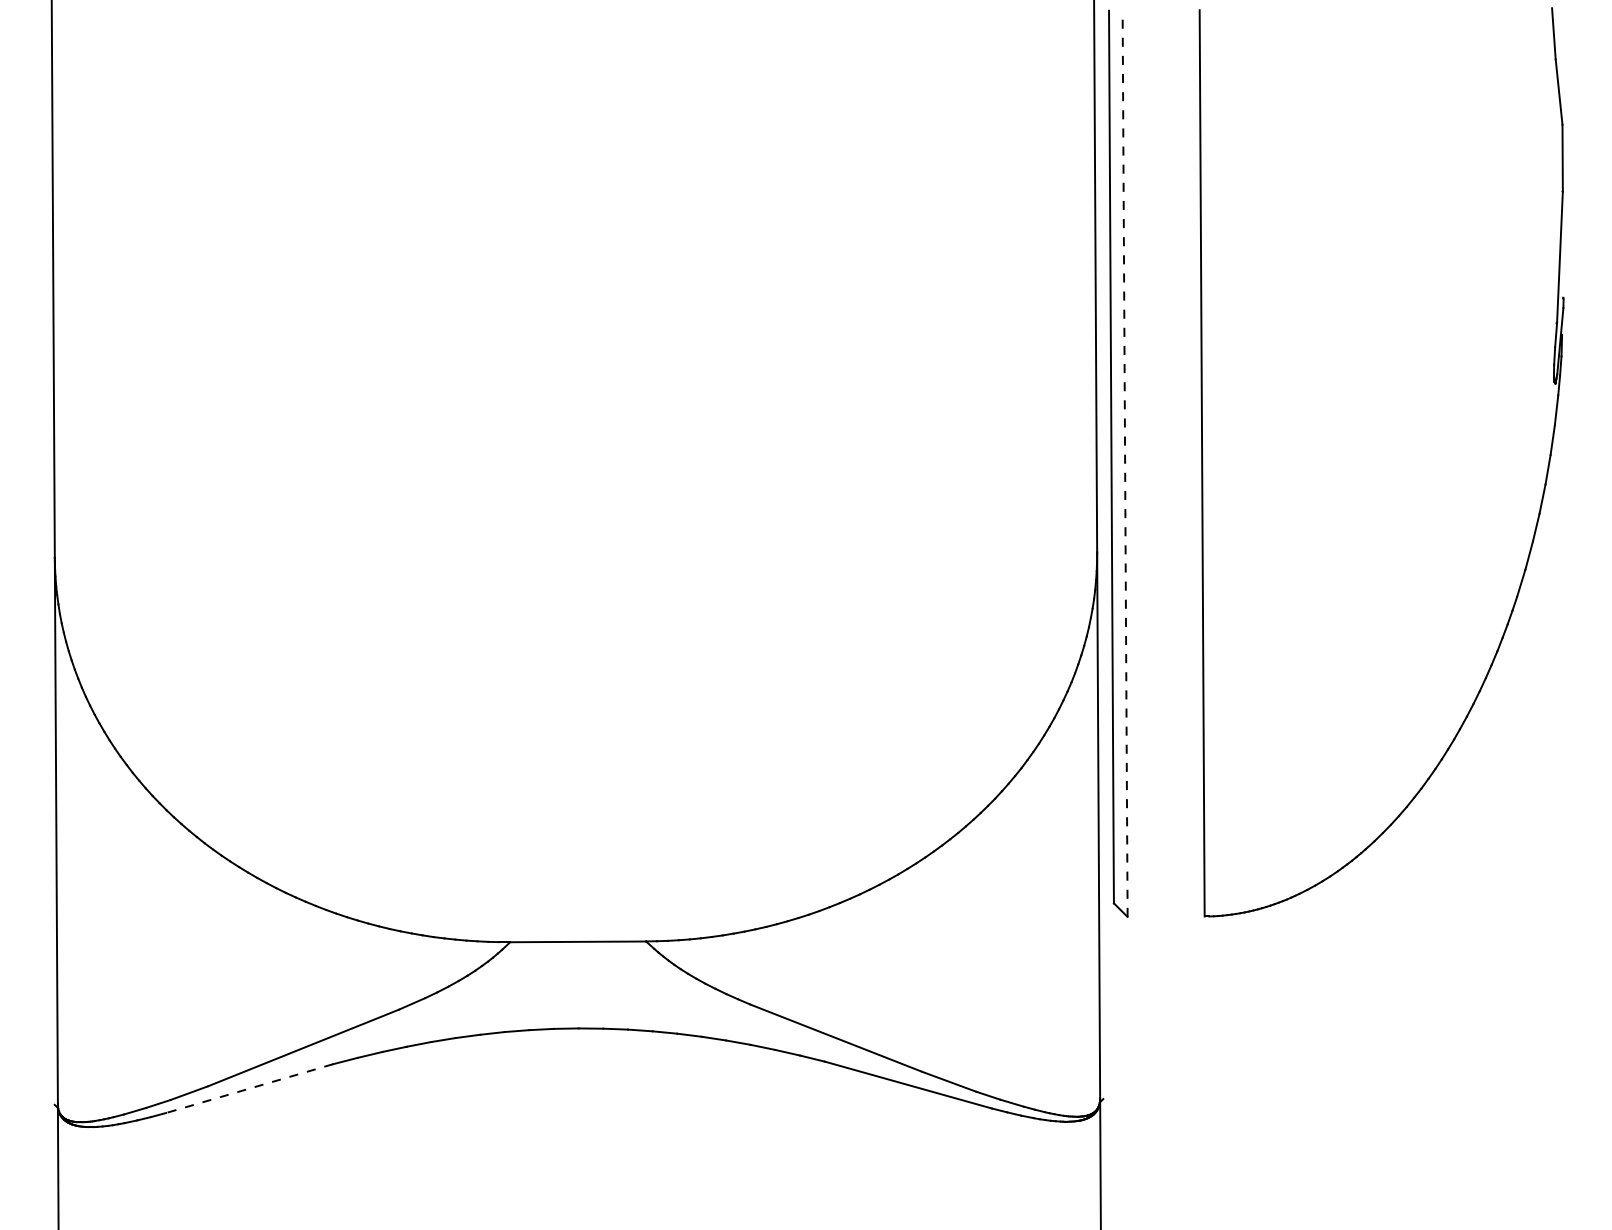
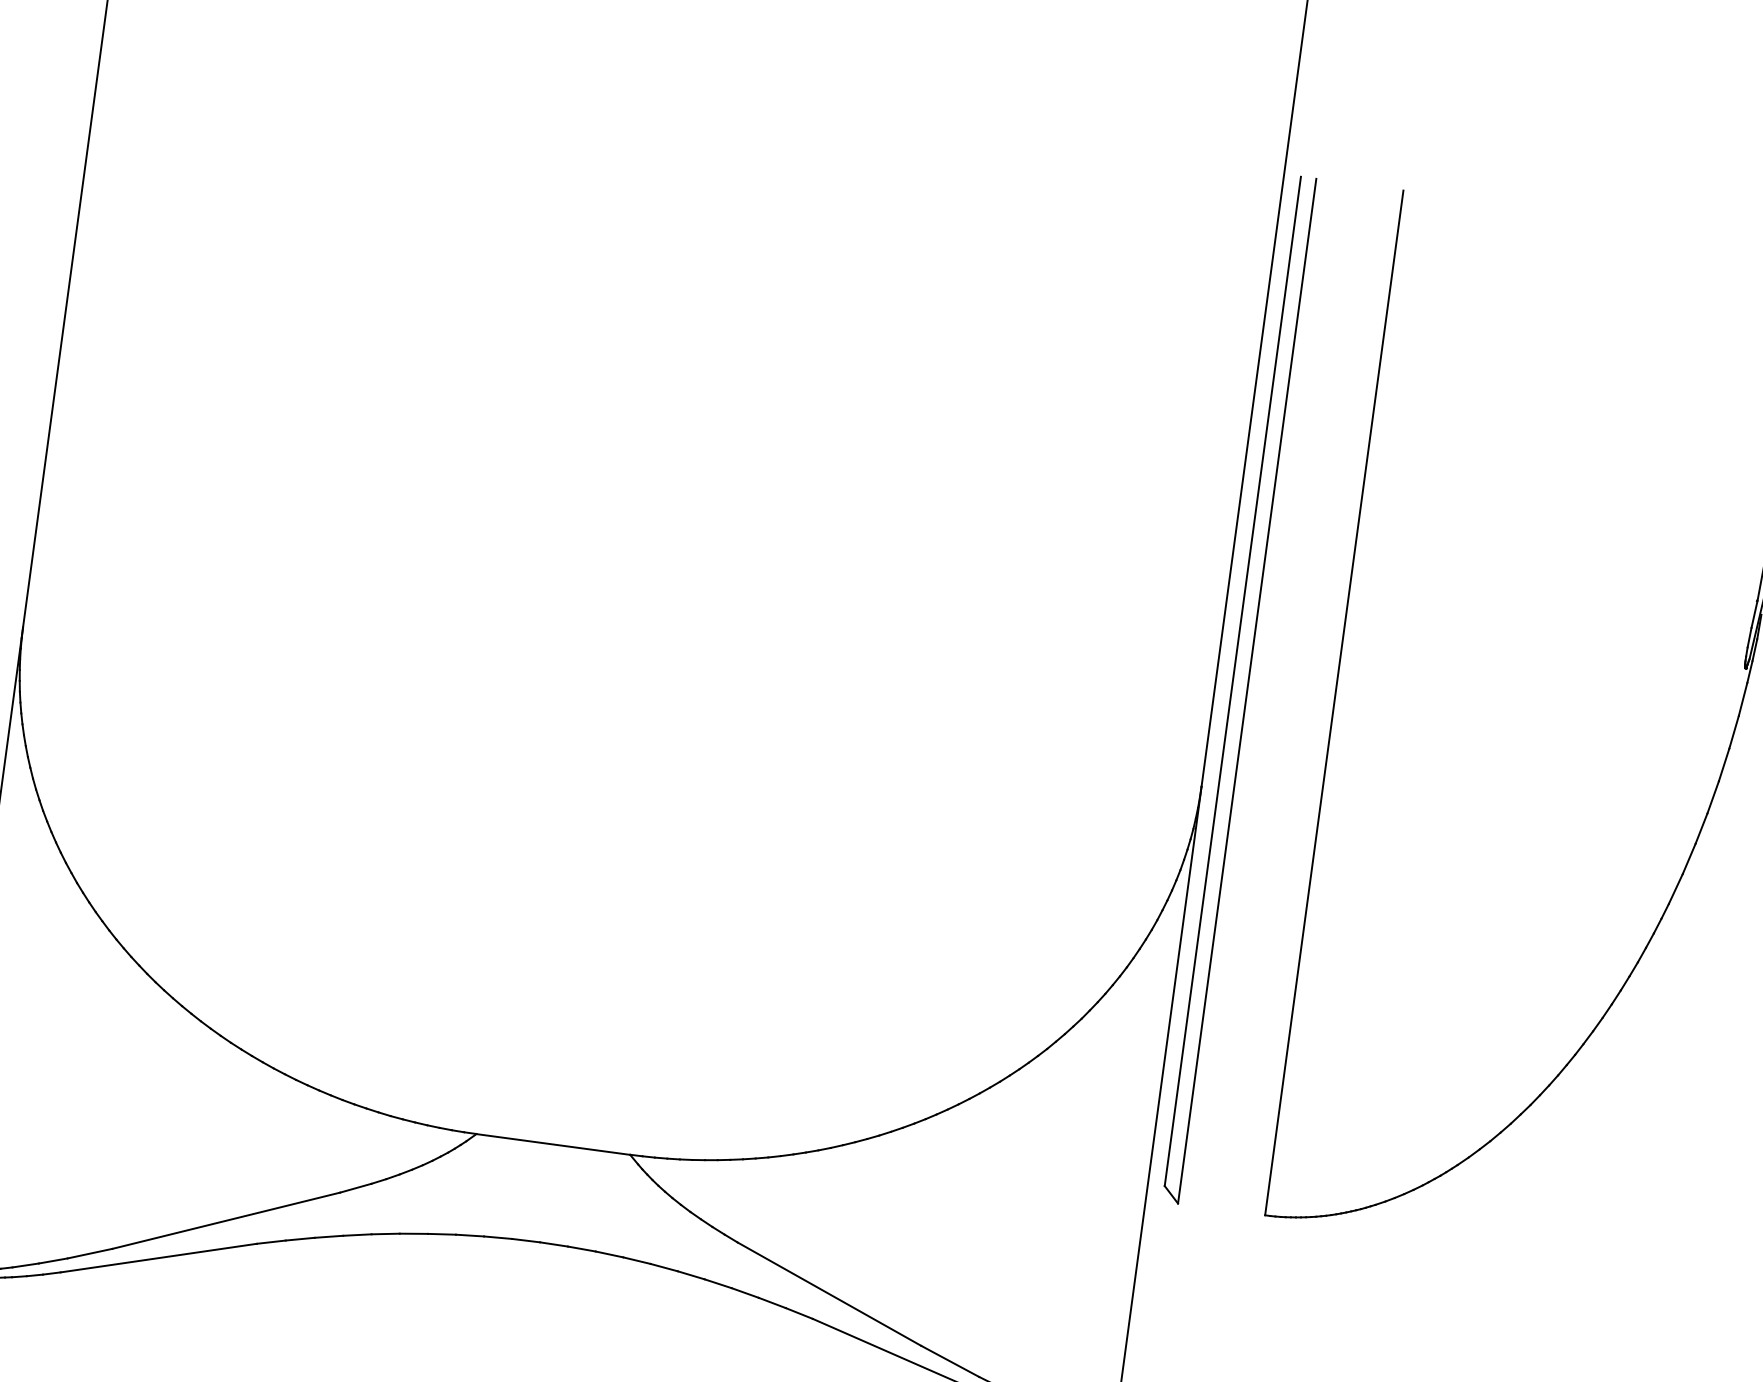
line: (1125, 463) -> (1247, 690), dashed -> solid
line: (249, 1088) -> (158, 1257), dashed -> solid

